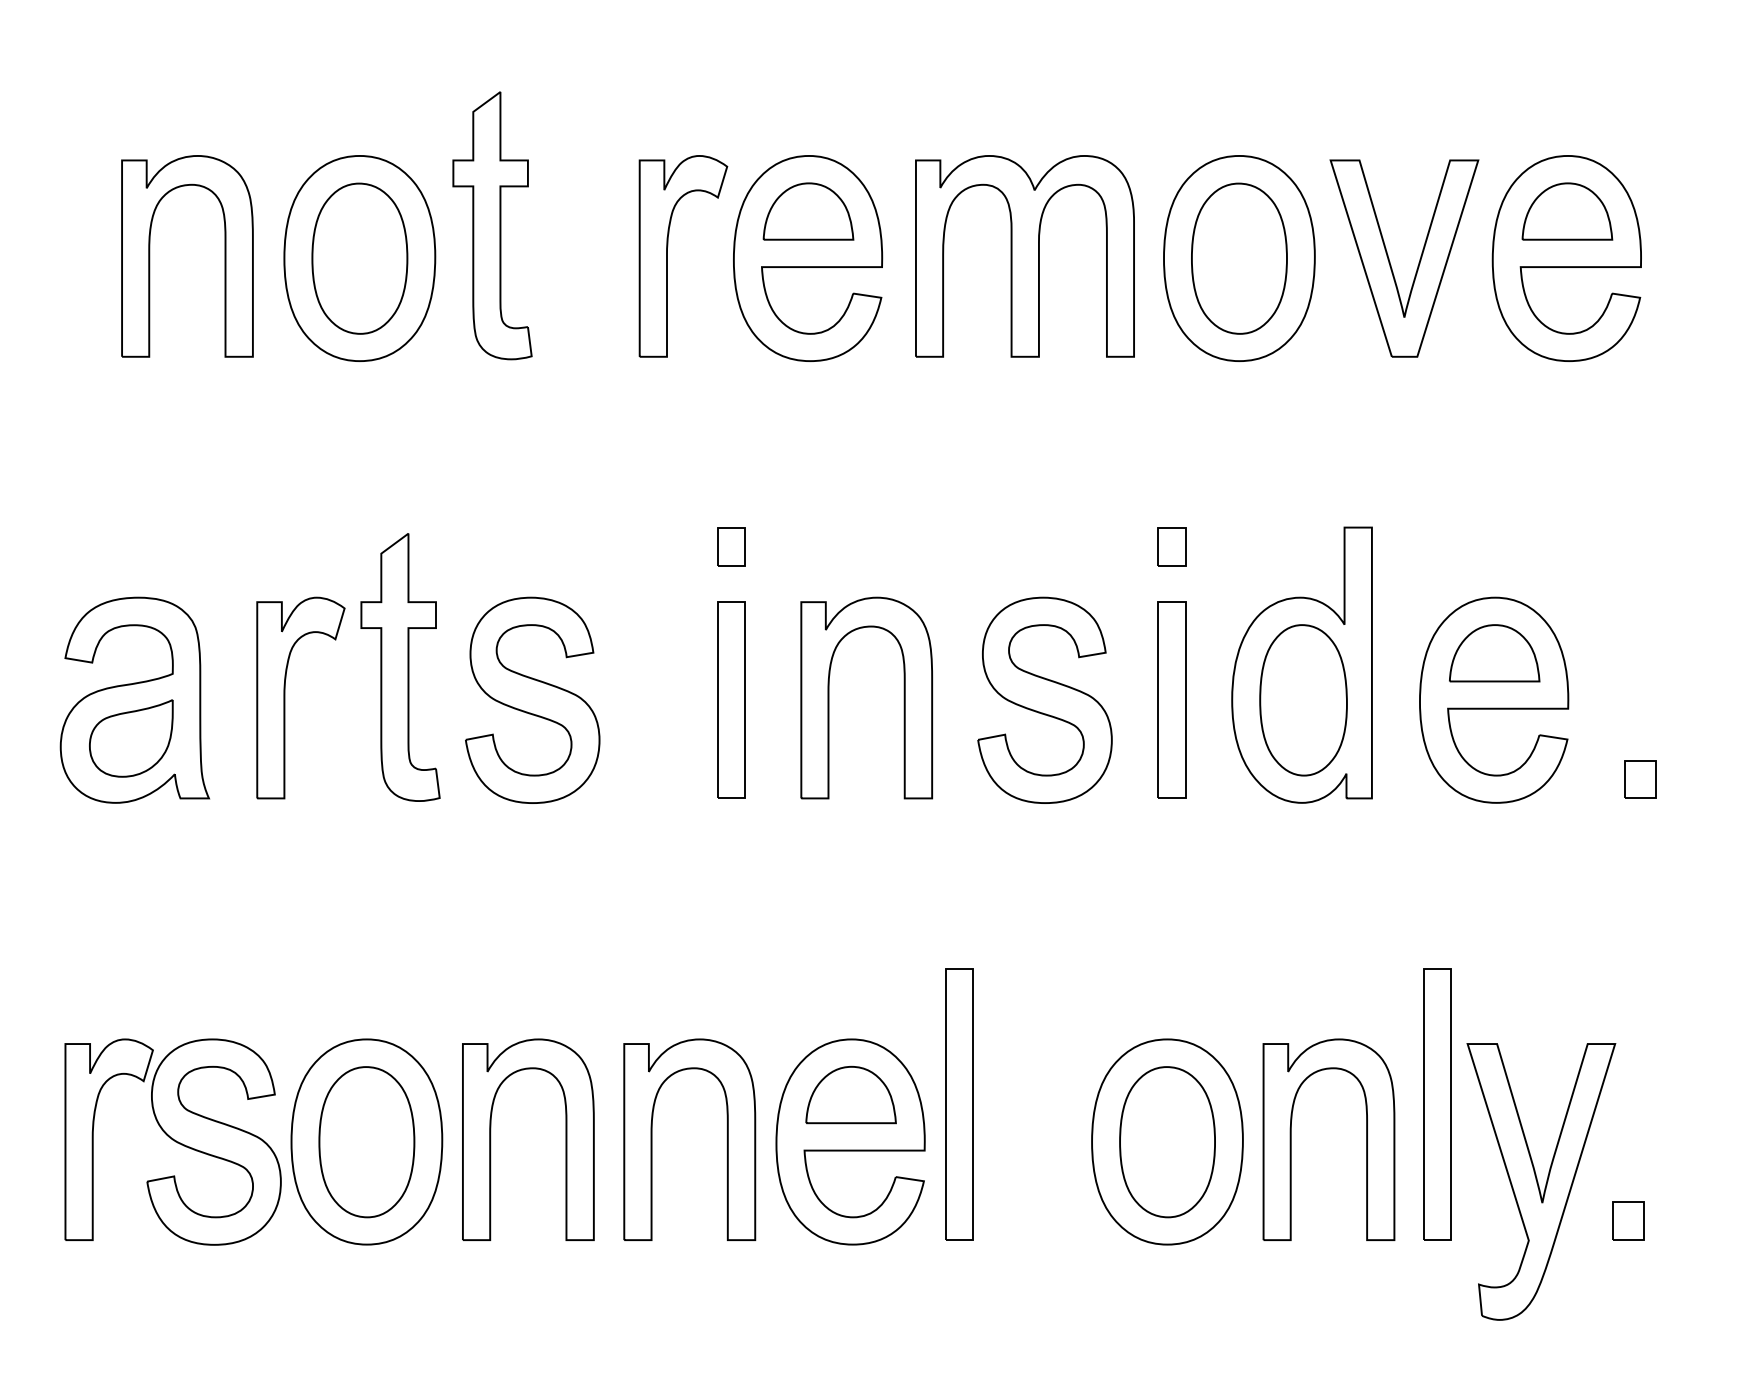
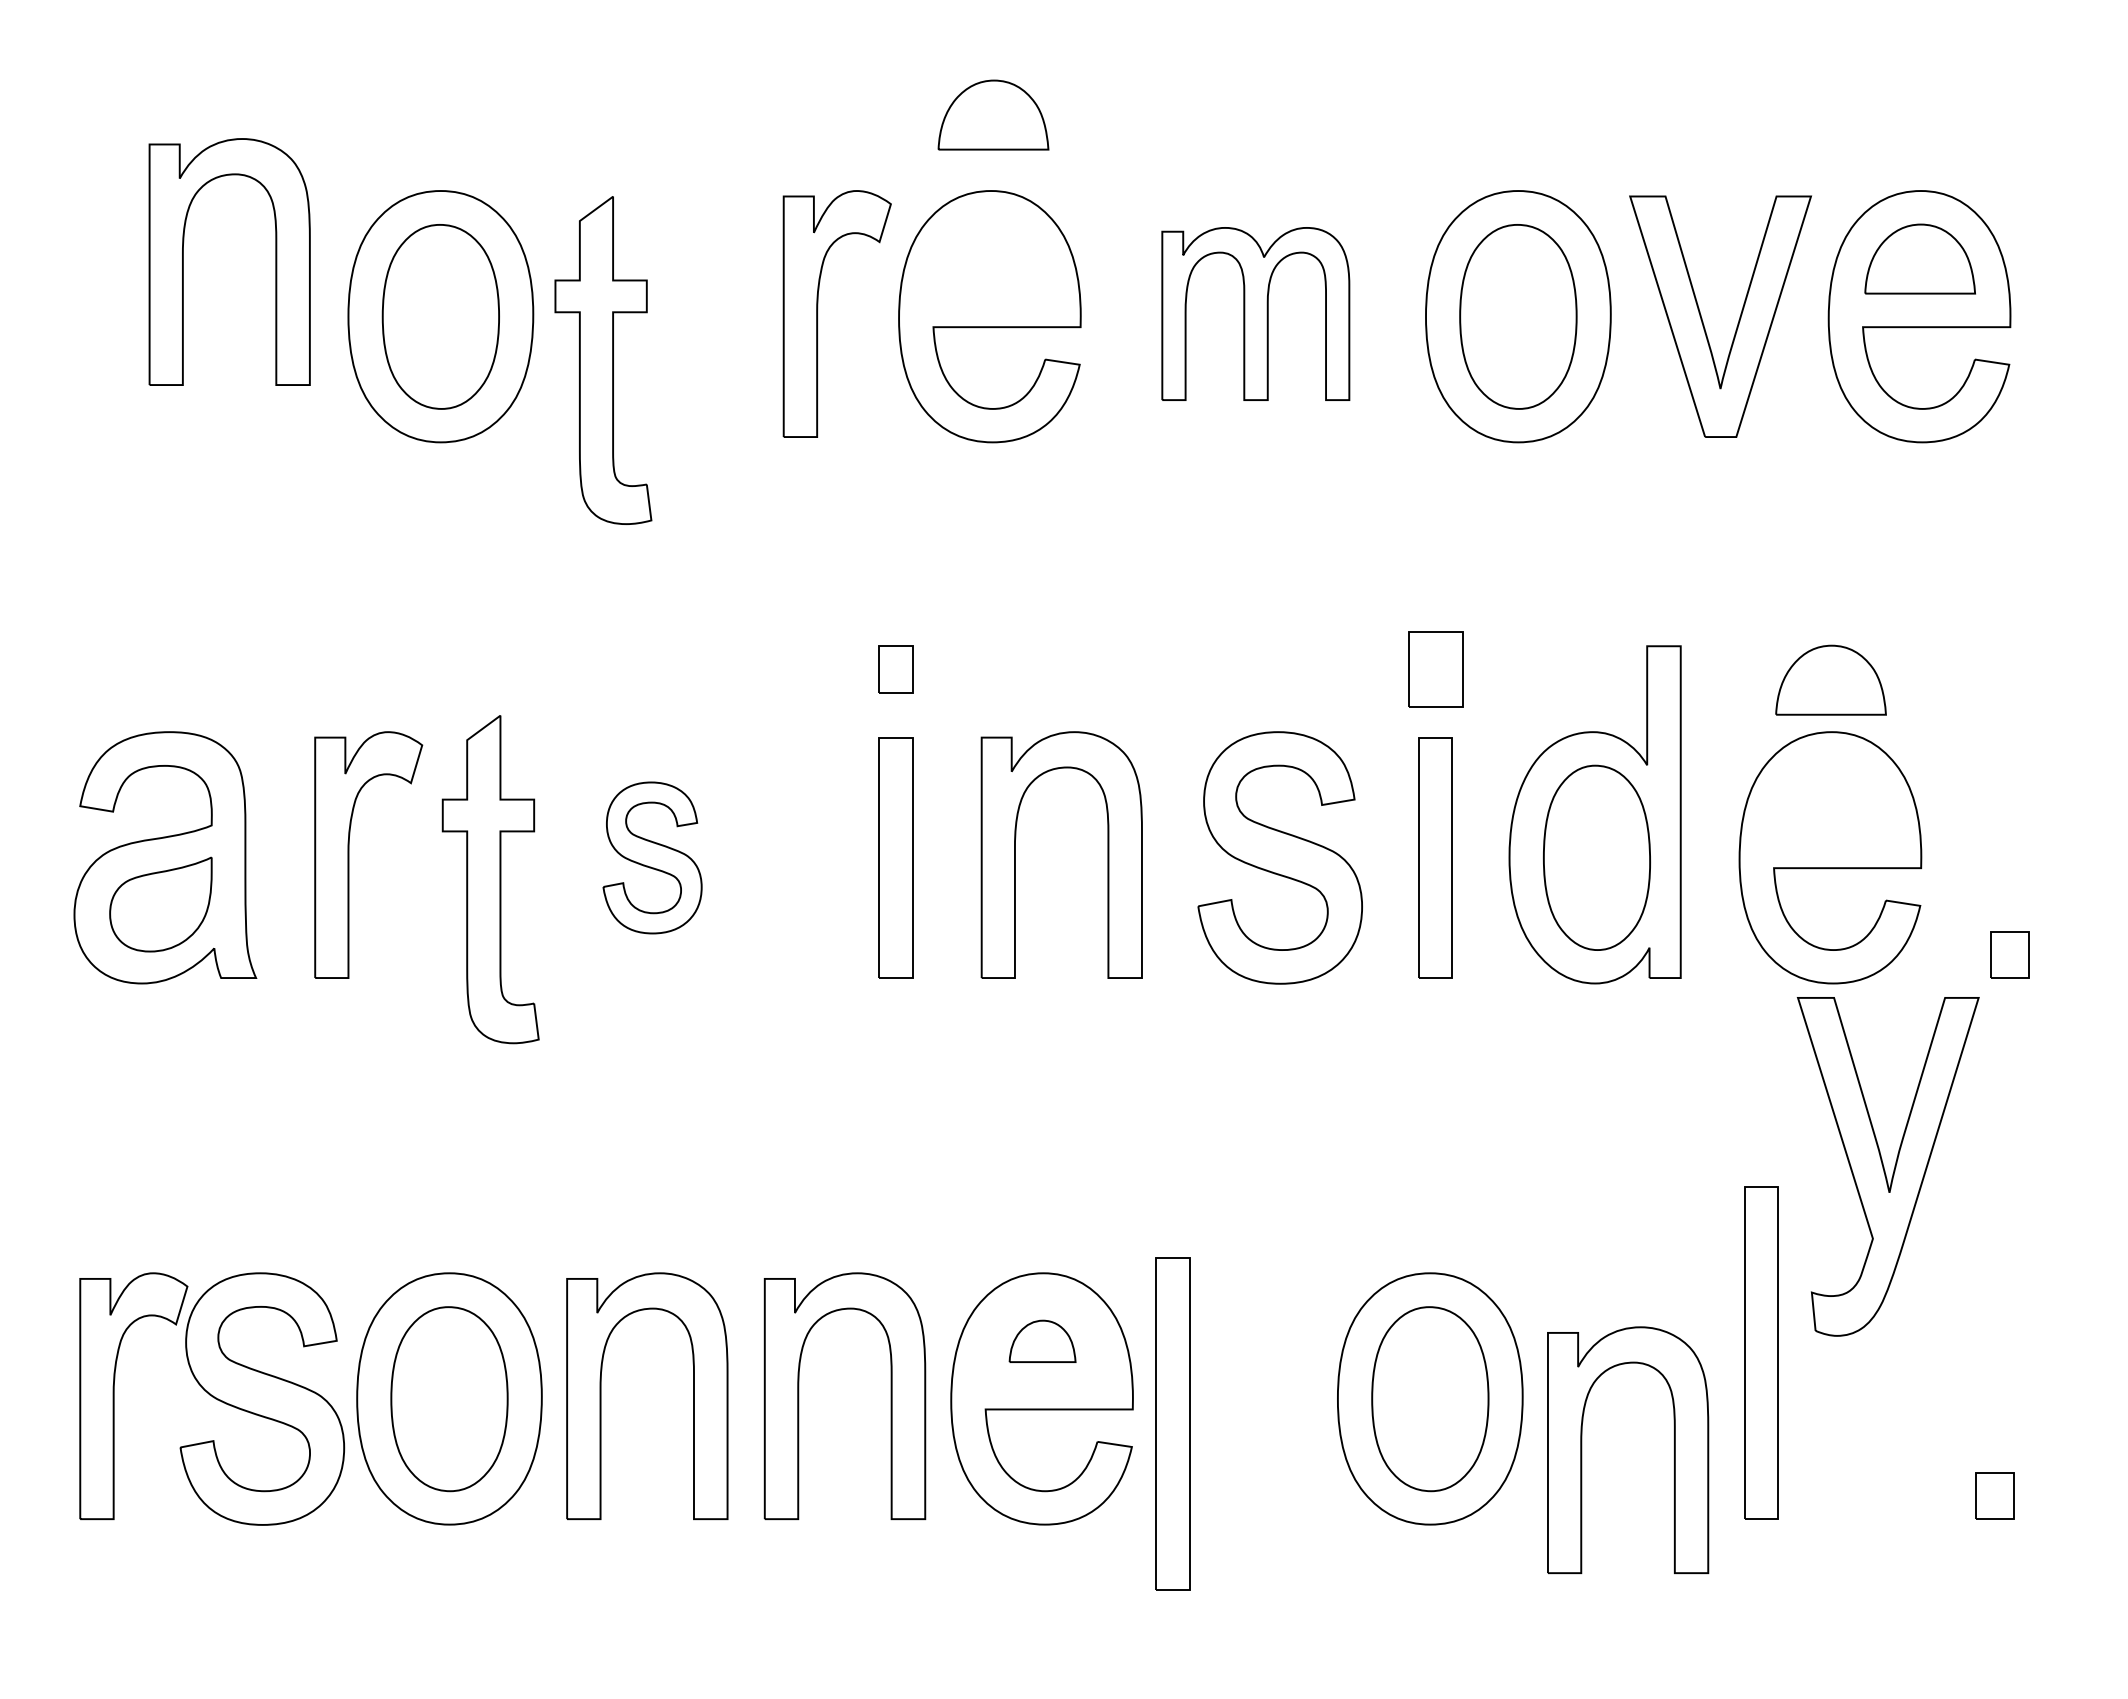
part: (808, 211) -> (993, 114), moved
part: (492, 225) -> (603, 360), moved
part: (149, 255) -> (183, 261), moved
part: (1024, 255) -> (1255, 313), size x0.7
part: (1171, 546) -> (1435, 669), size x1.6
part: (1494, 652) -> (1830, 679), moved
part: (400, 667) -> (490, 879), moved
part: (532, 700) -> (652, 857), size x0.6
part: (850, 1095) -> (1042, 1341), size x0.6
part: (959, 1104) -> (1172, 1423), moved
part: (1291, 1140) -> (1582, 1450), moved
part: (1540, 1181) -> (1887, 1166), moved

